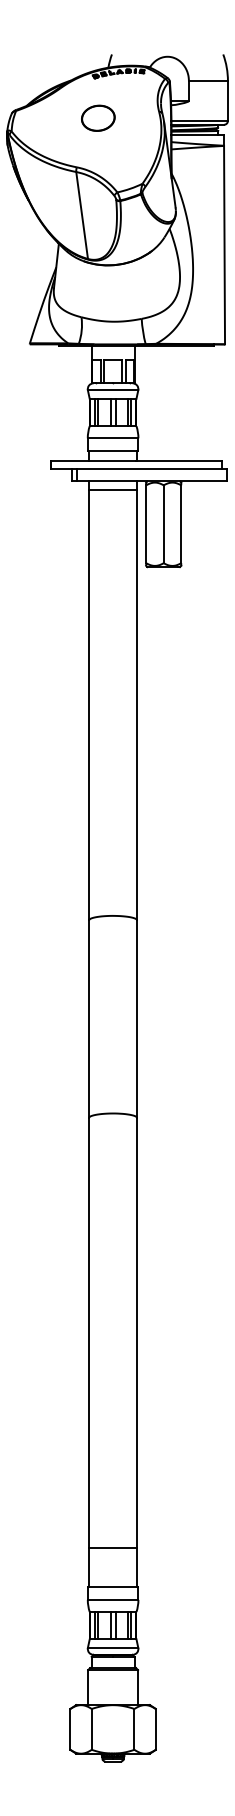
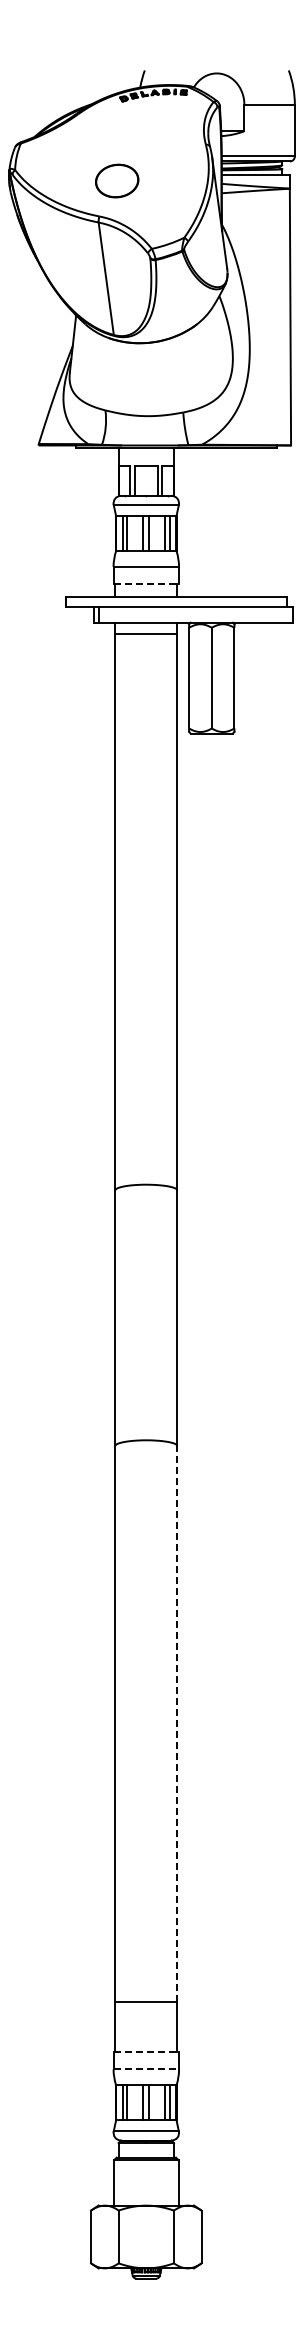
part: (98, 117) -> (117, 180), moved
line: (113, 451) -> (146, 583), solid -> dashed
line: (137, 1332) -> (177, 1723), solid -> dashed
line: (113, 1586) -> (146, 2052), solid -> dashed
line: (113, 1599) -> (146, 2069), solid -> dashed

